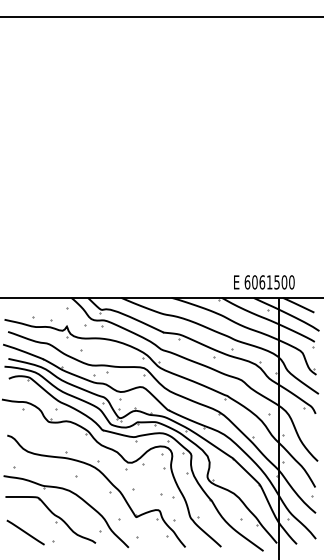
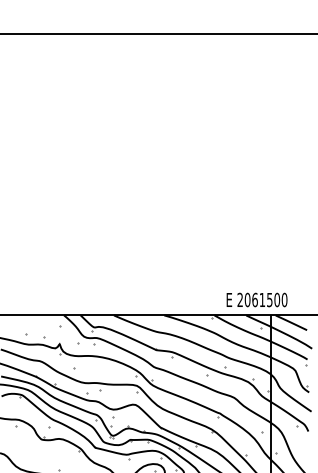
text: (247, 282) -> (240, 300), 6061500 -> 2061500

